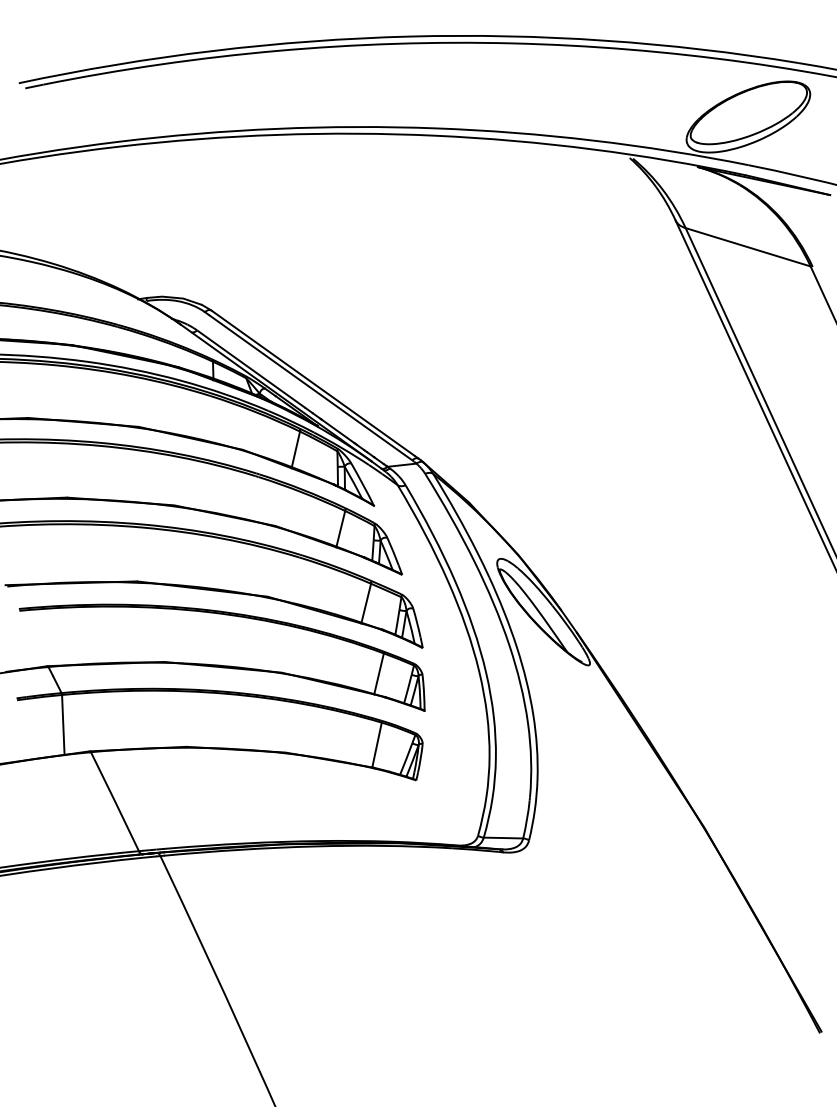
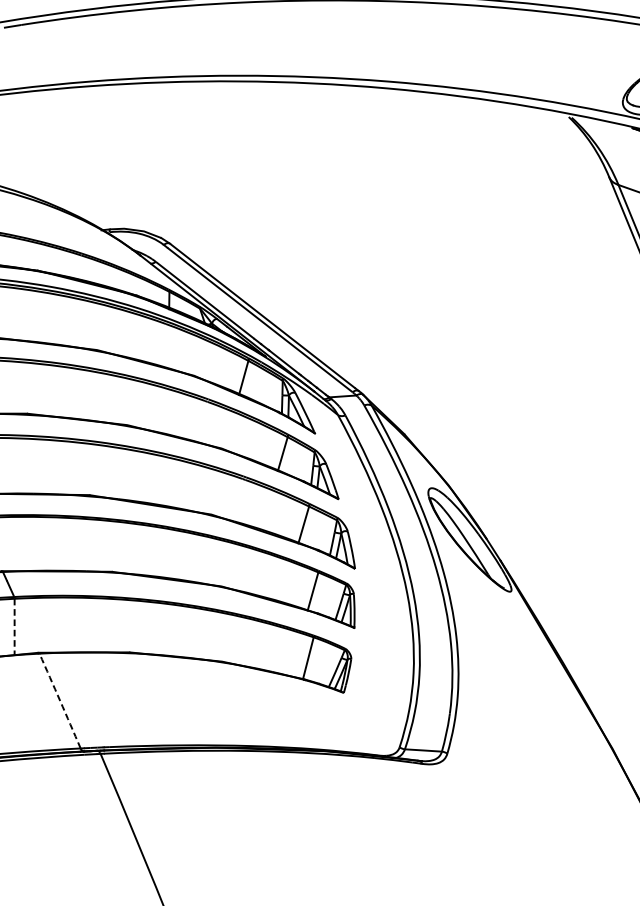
line: (63, 725) -> (14, 627), solid -> dashed
arc: (115, 801) -> (60, 700), solid -> dashed

